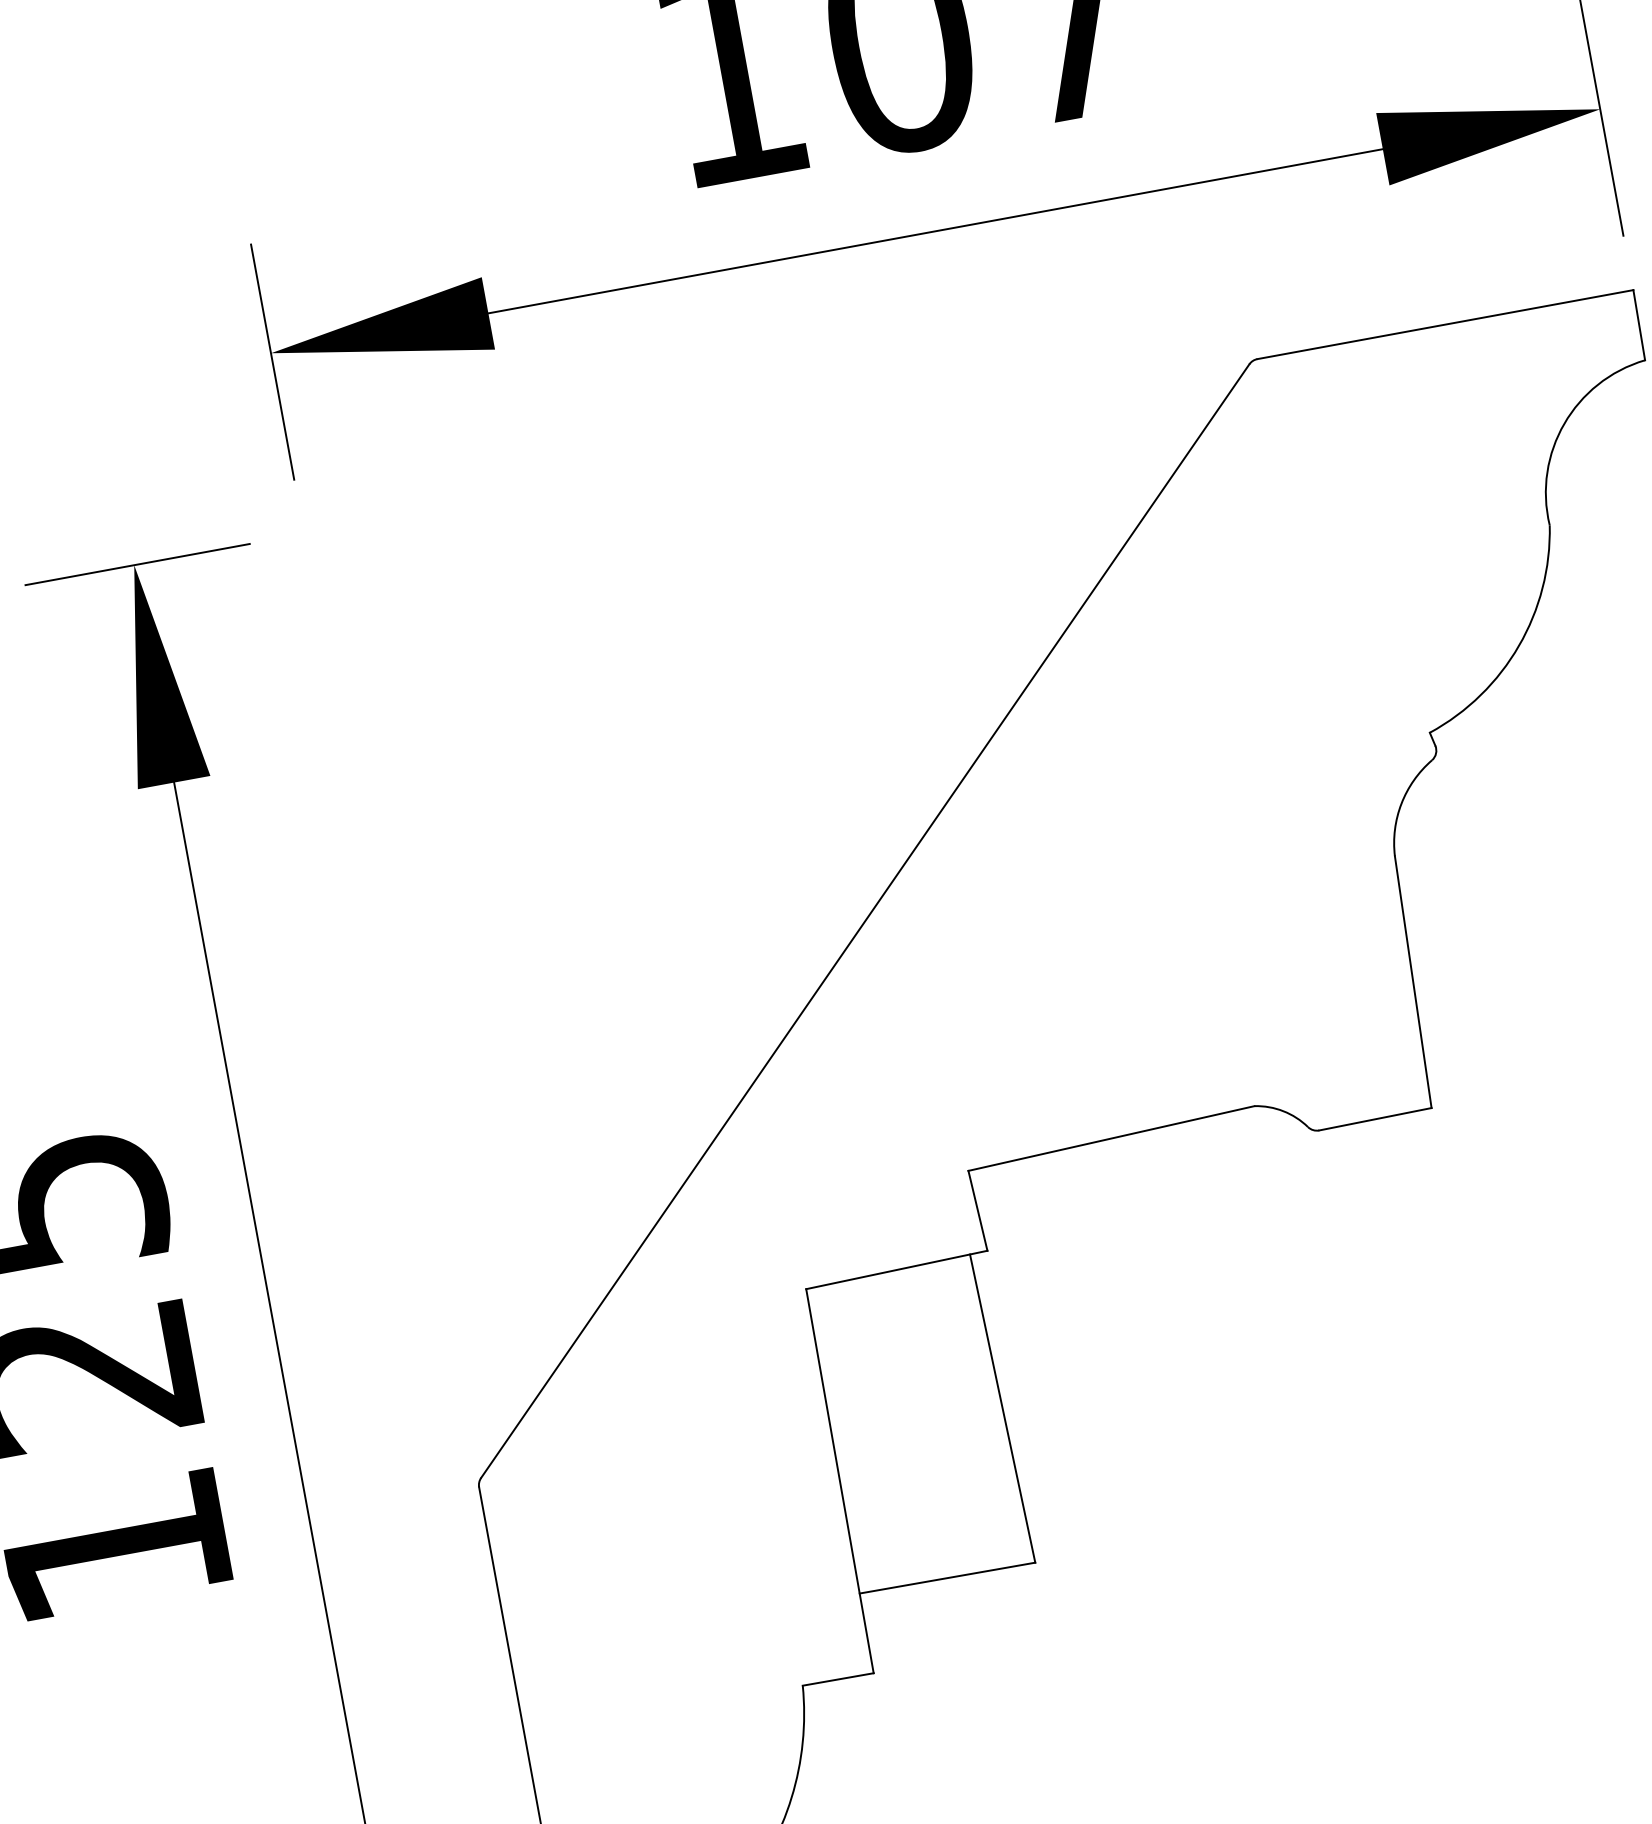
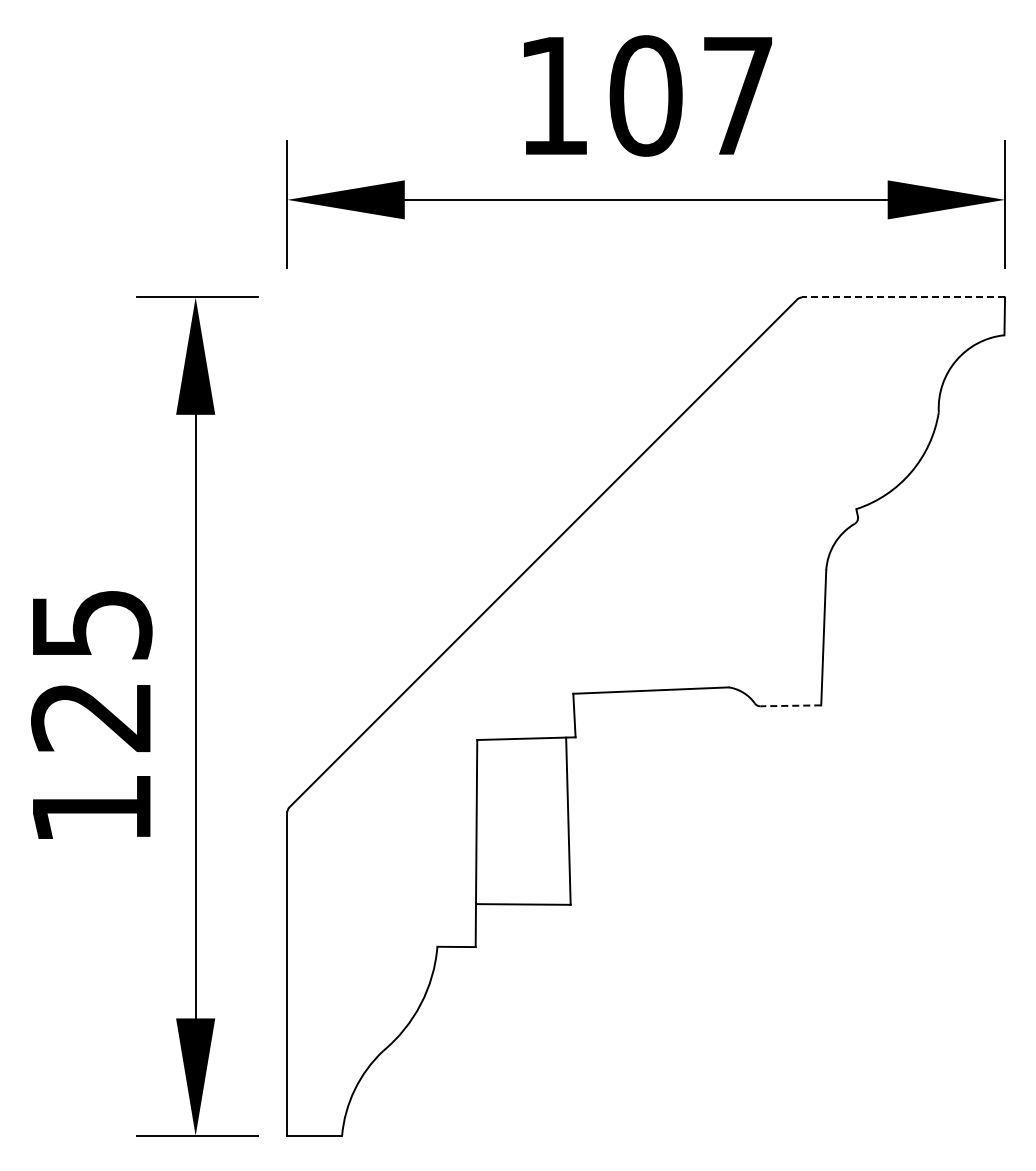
line: (1445, 324) -> (903, 297), solid -> dashed
line: (1374, 1118) -> (790, 705), solid -> dashed

